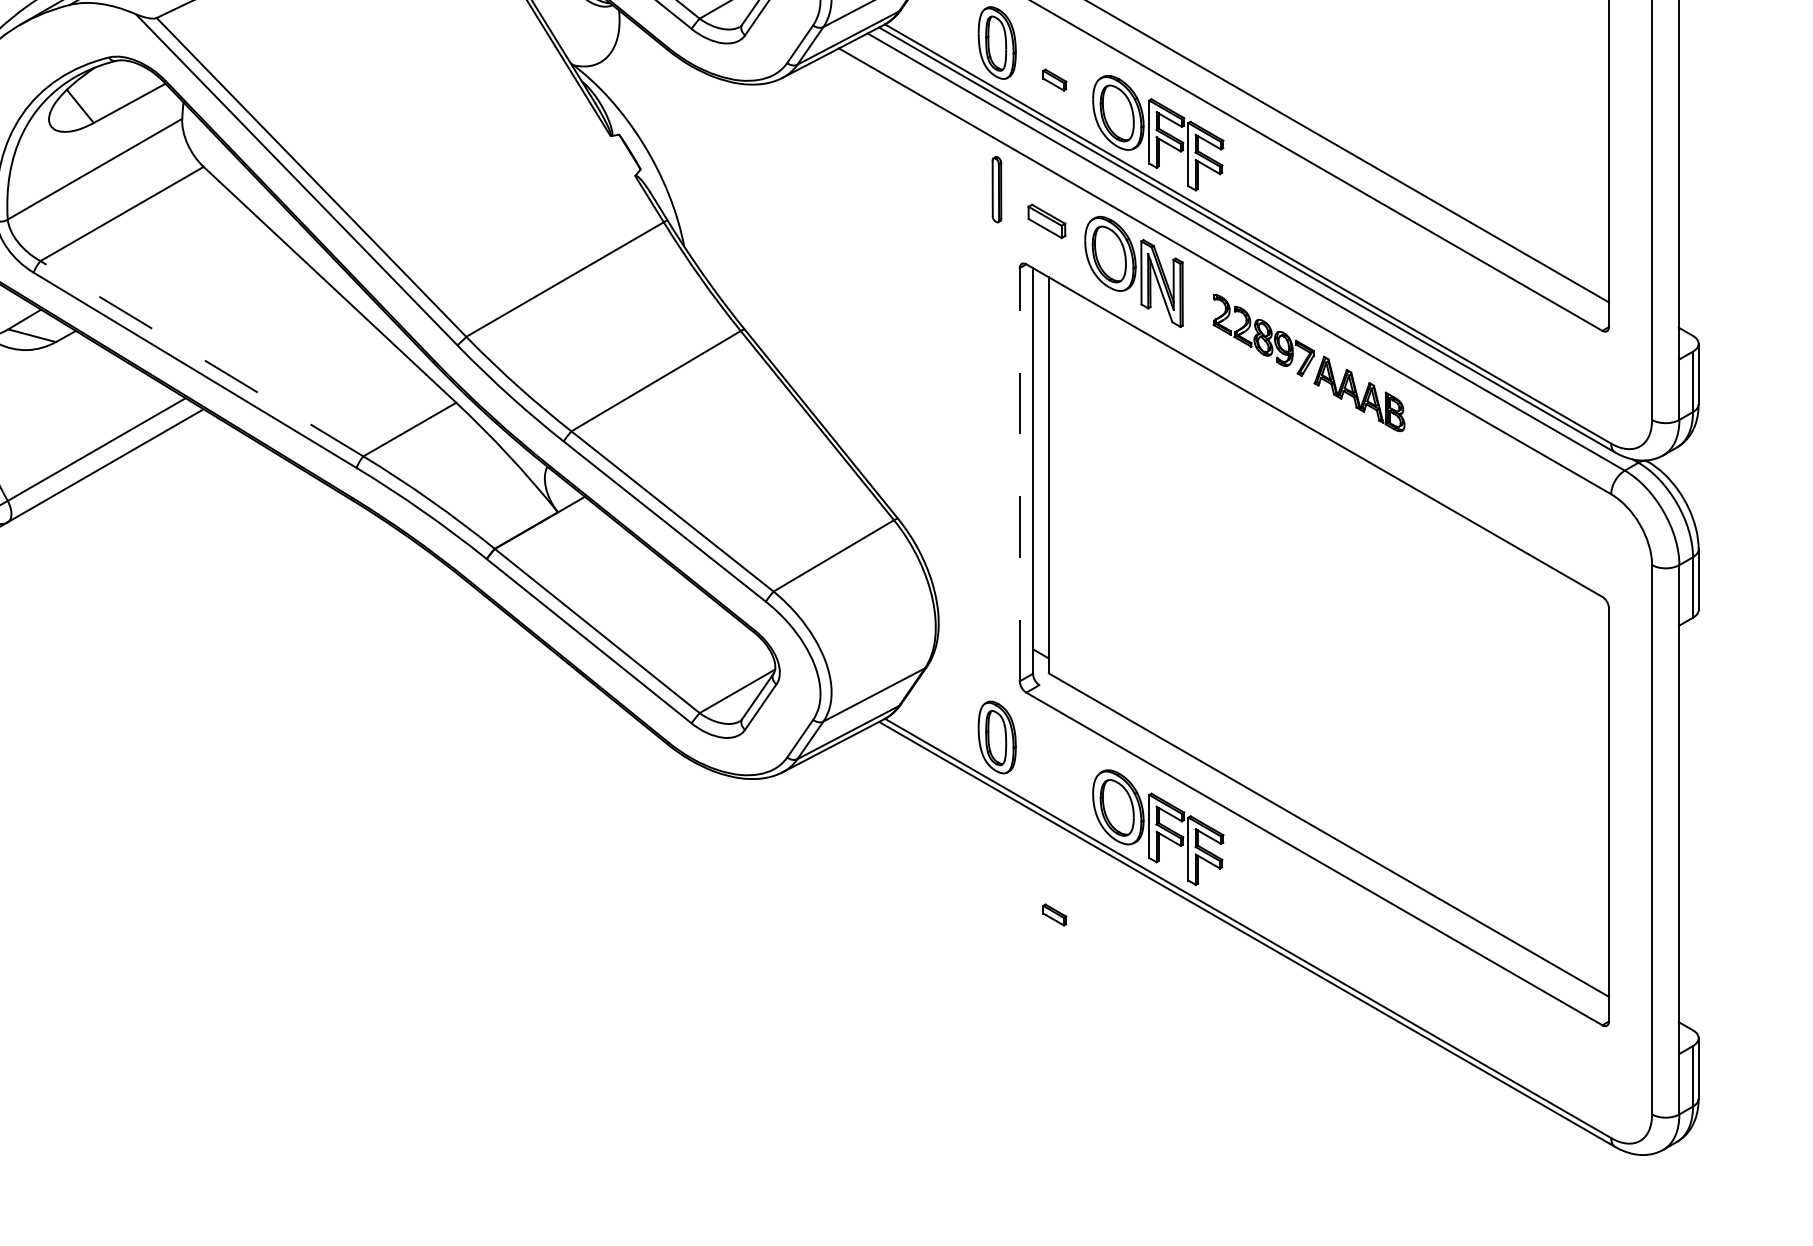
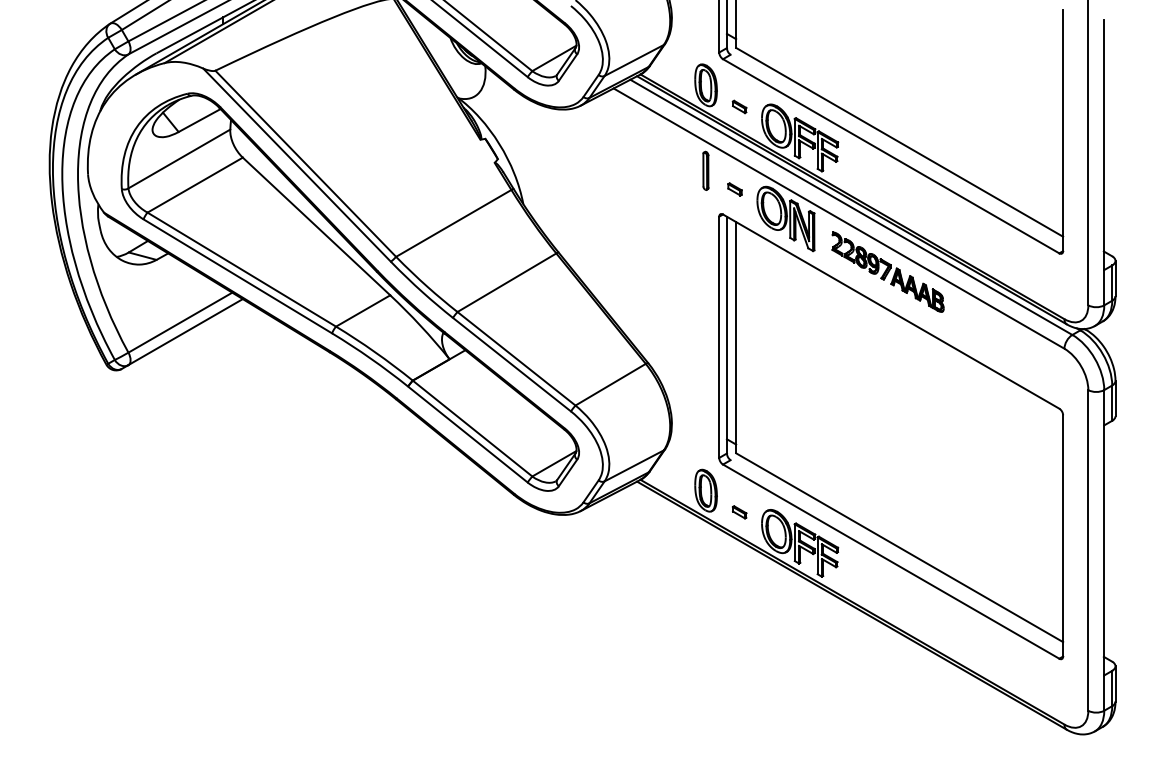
part: (1045, 221) -> (734, 189), size x0.62
line: (201, 358) -> (241, 269), dashed -> solid
line: (1020, 475) -> (719, 337), dashed -> solid
part: (1054, 915) -> (739, 512), moved

